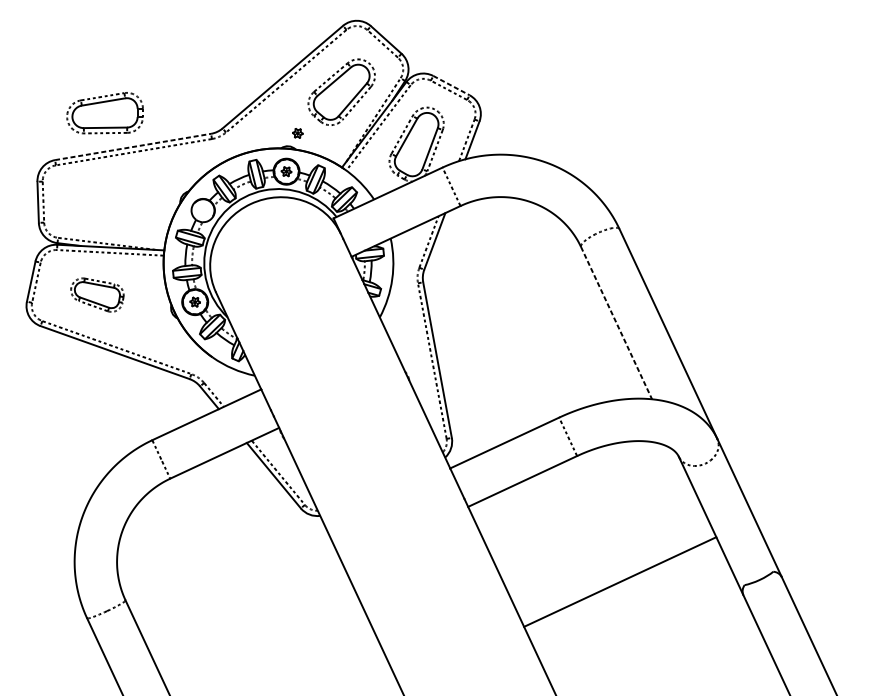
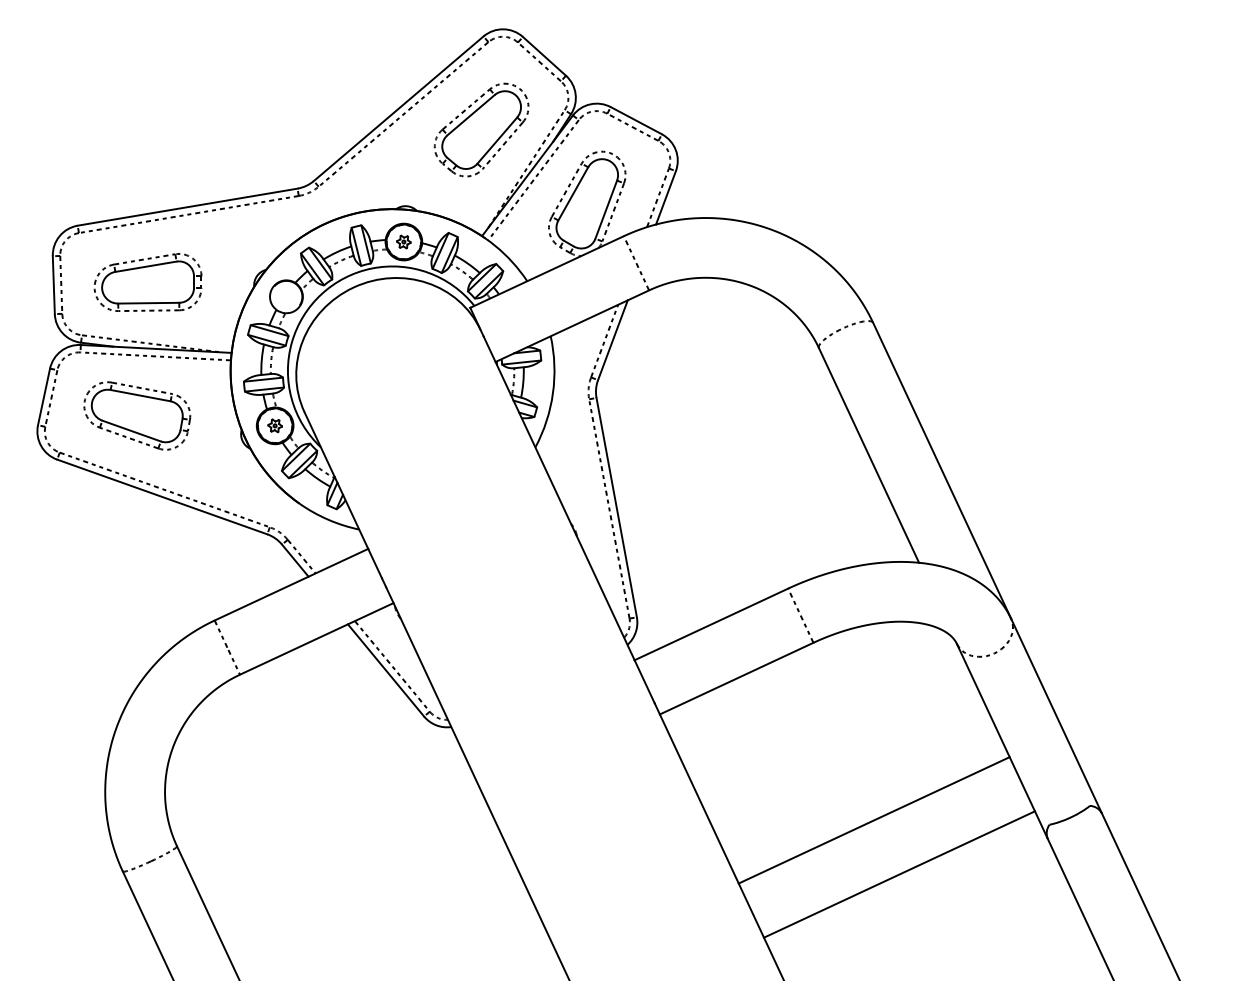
line: (451, 85) -> (636, 120), dashed -> solid
part: (104, 113) -> (147, 282), moved
part: (297, 133) -> (419, 187), removed
line: (133, 147) -> (188, 207), dashed -> solid
part: (97, 294) -> (137, 415), size x1.43
line: (616, 323) -> (869, 455), dashed -> solid
line: (638, 620) -> (899, 874), added

